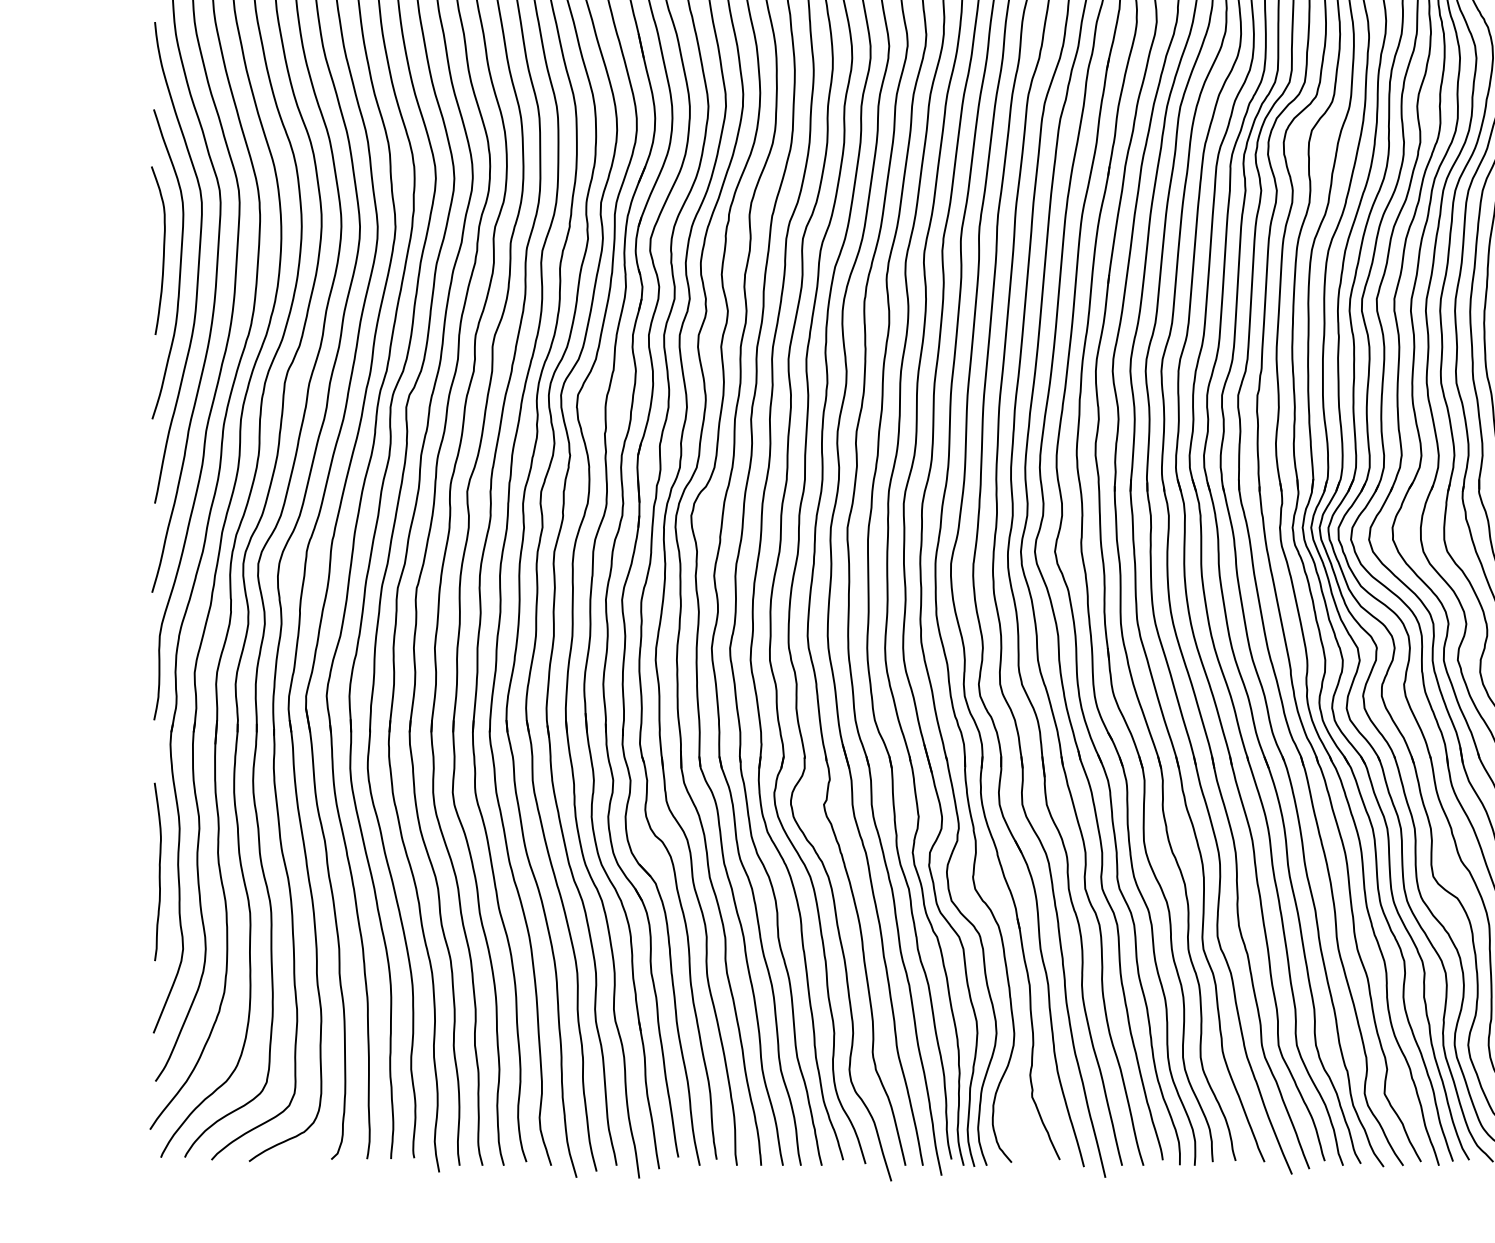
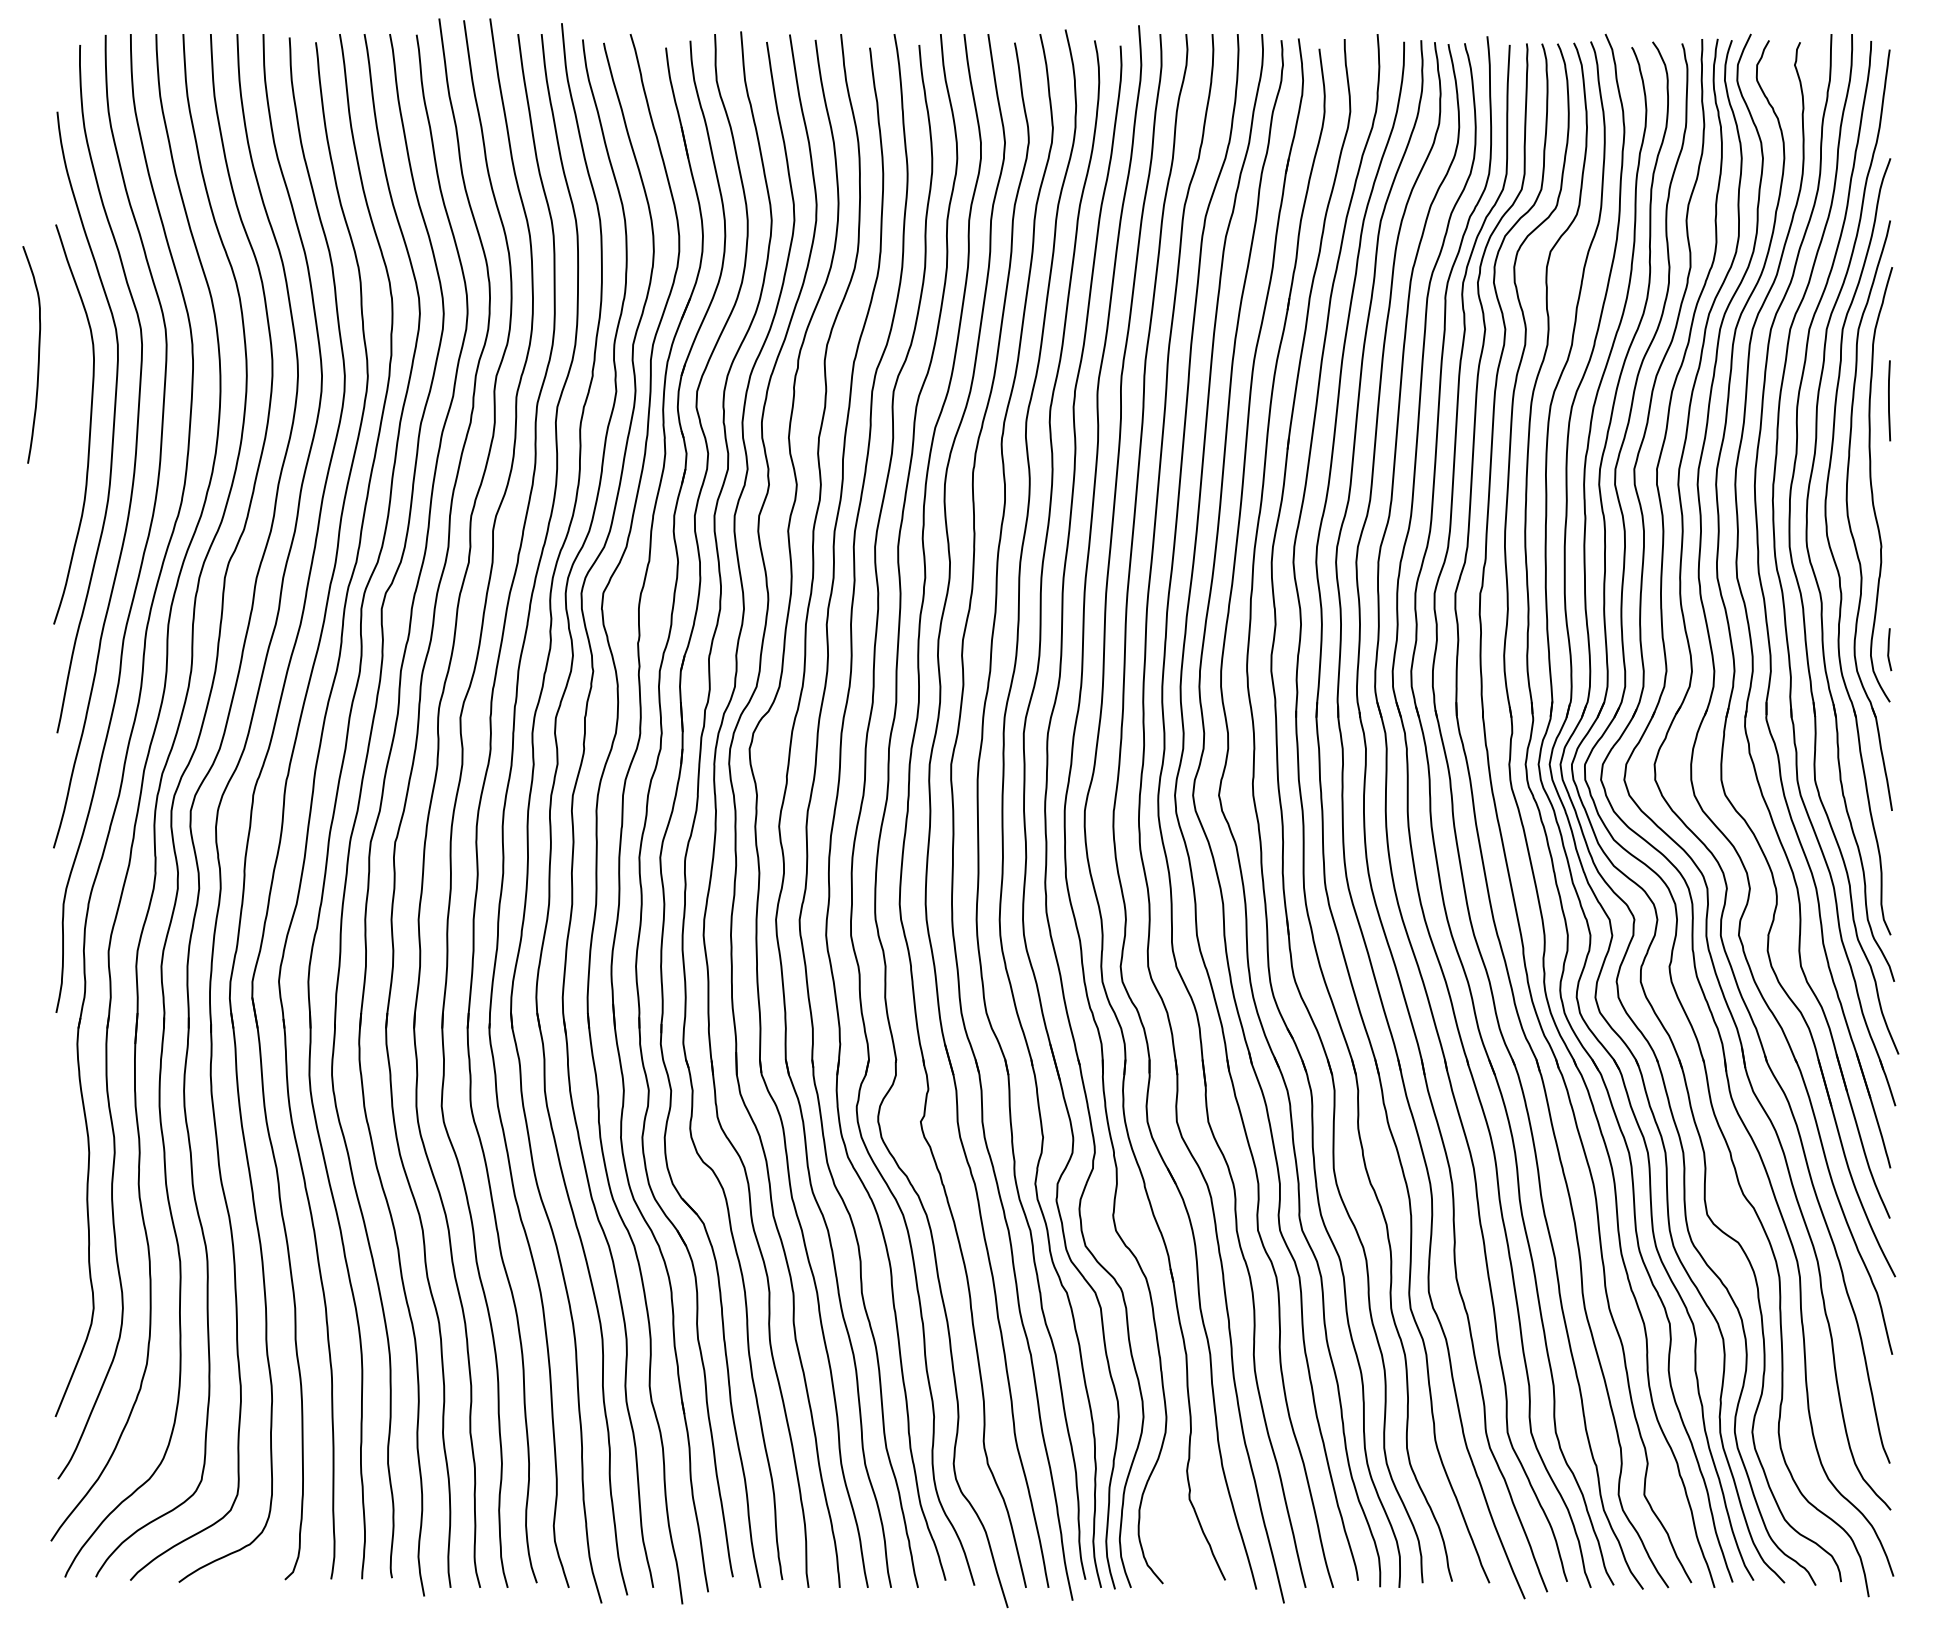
curve: (163, 250) -> (38, 354), moved
curve: (158, 871) -> (62, 1208), removed

